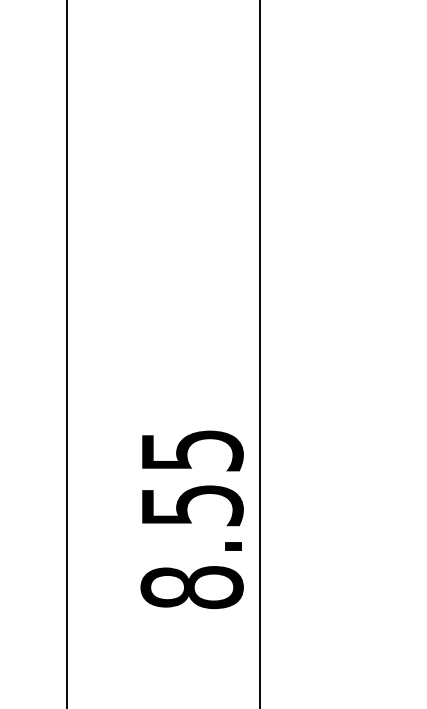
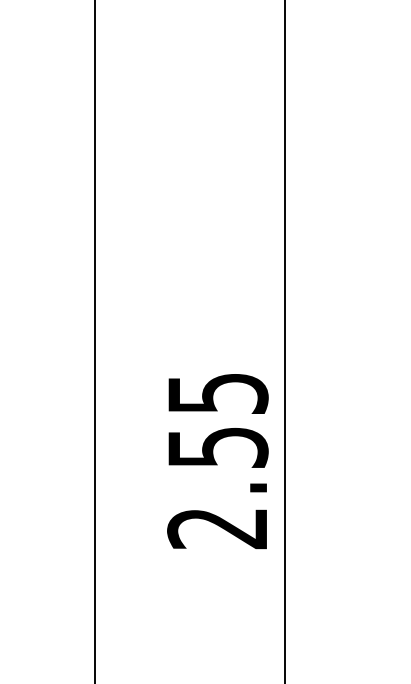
text: (191, 587) -> (217, 528), 8.55 -> 2.55

